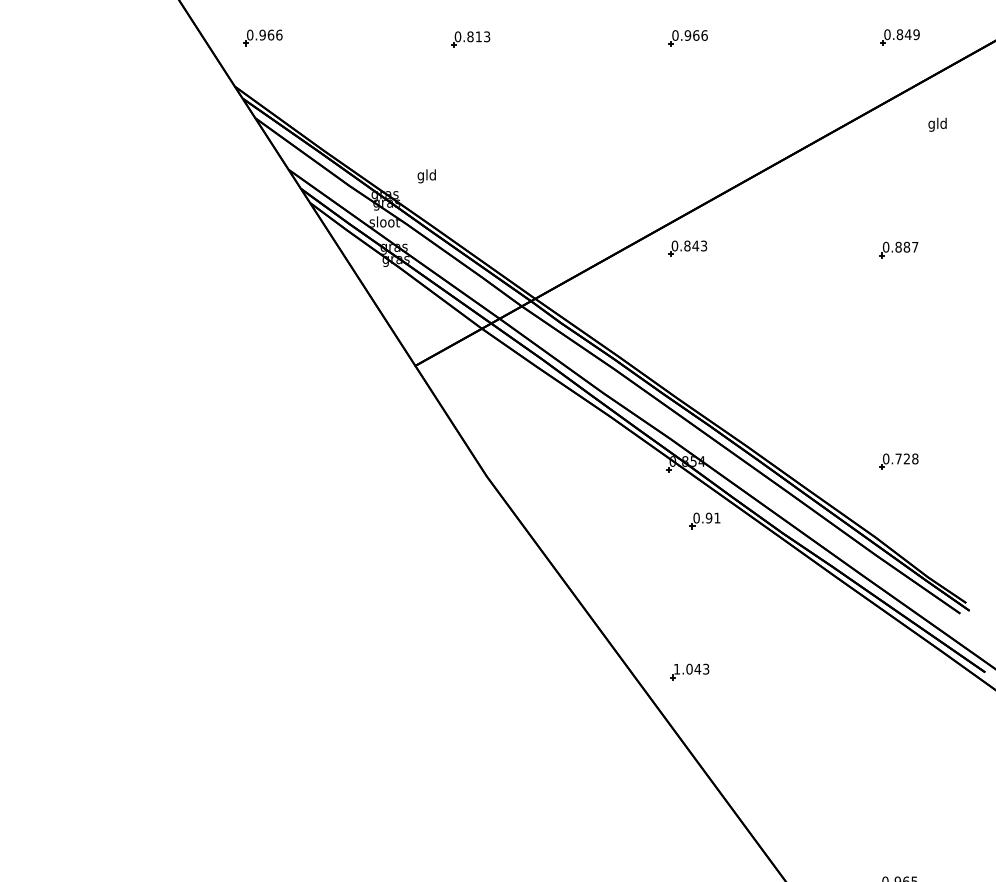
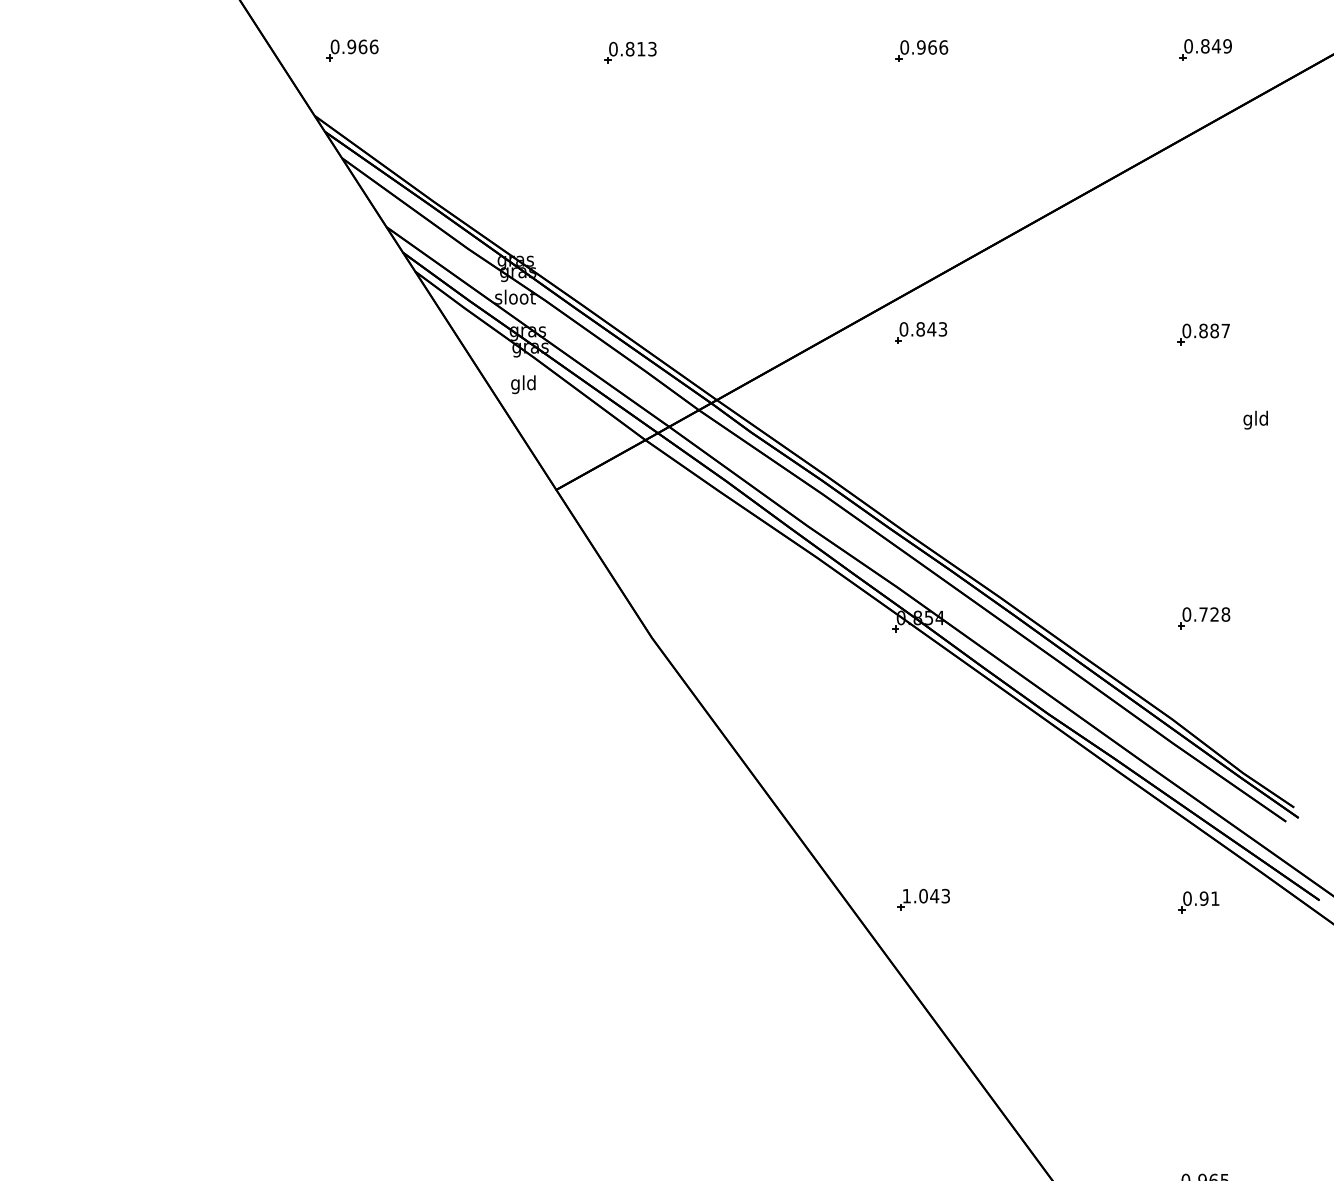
text: (937, 124) -> (1255, 419), moved
text: (426, 176) -> (523, 384), moved
part: (704, 520) -> (1198, 901), moved

